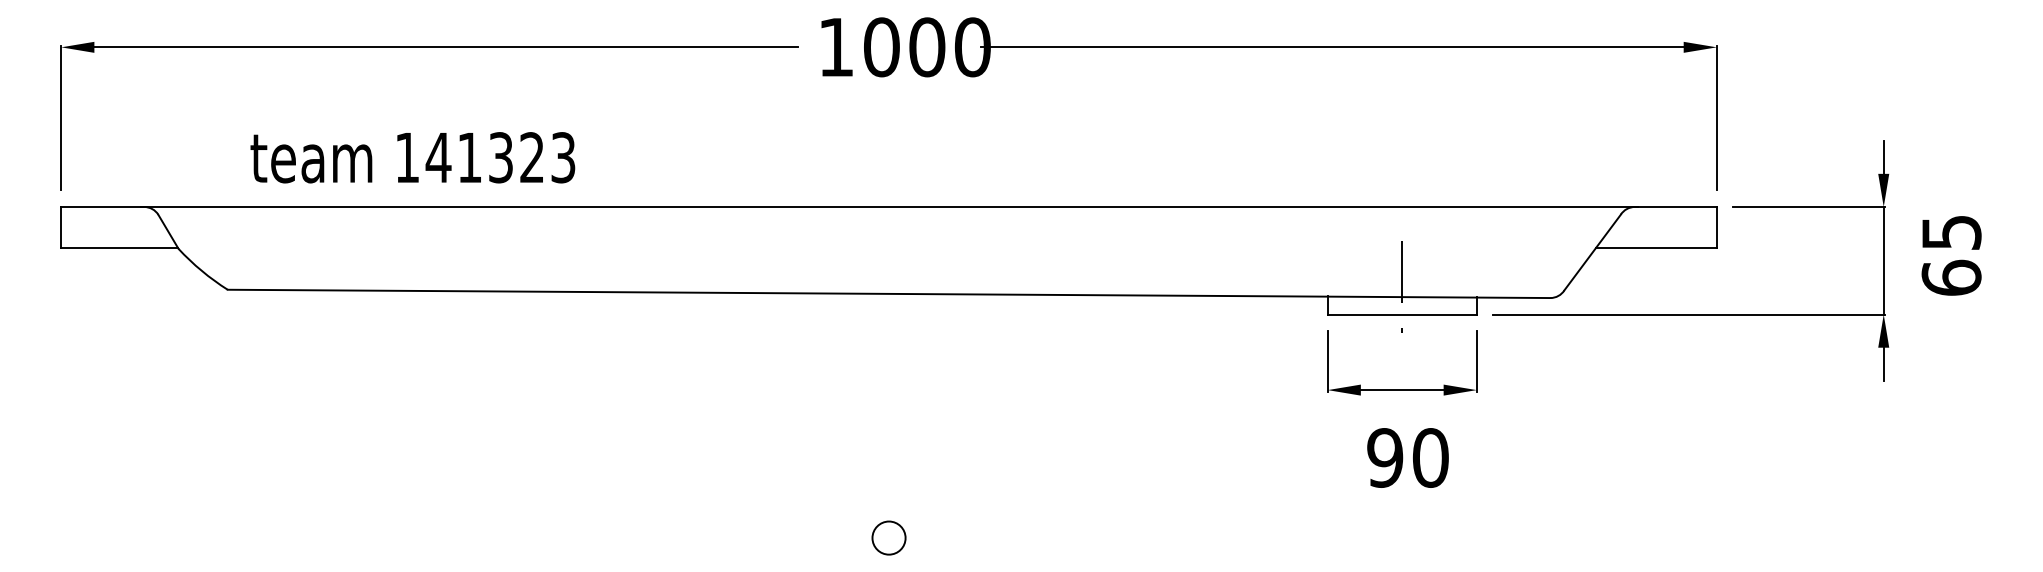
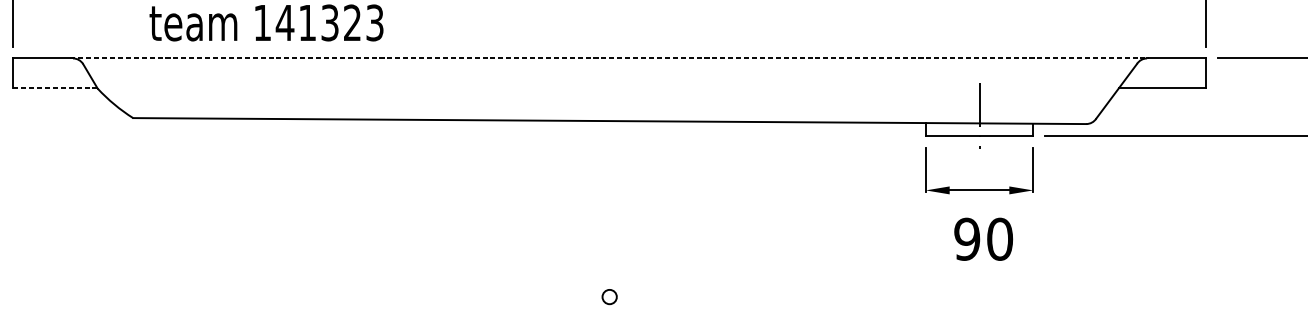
line: (889, 206) -> (610, 58), solid -> dashed
line: (120, 248) -> (55, 88), solid -> dashed
circle: (888, 537) -> (609, 296), size x0.6

